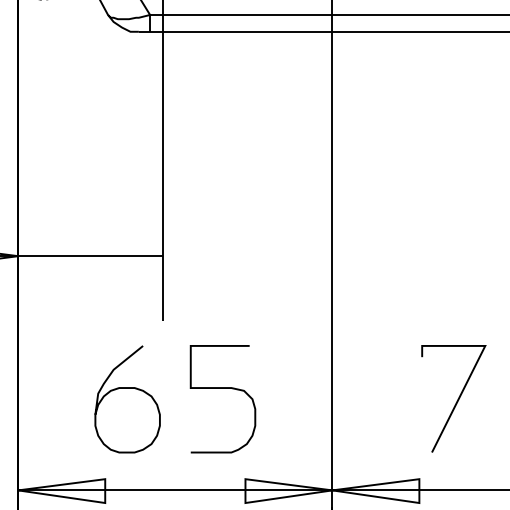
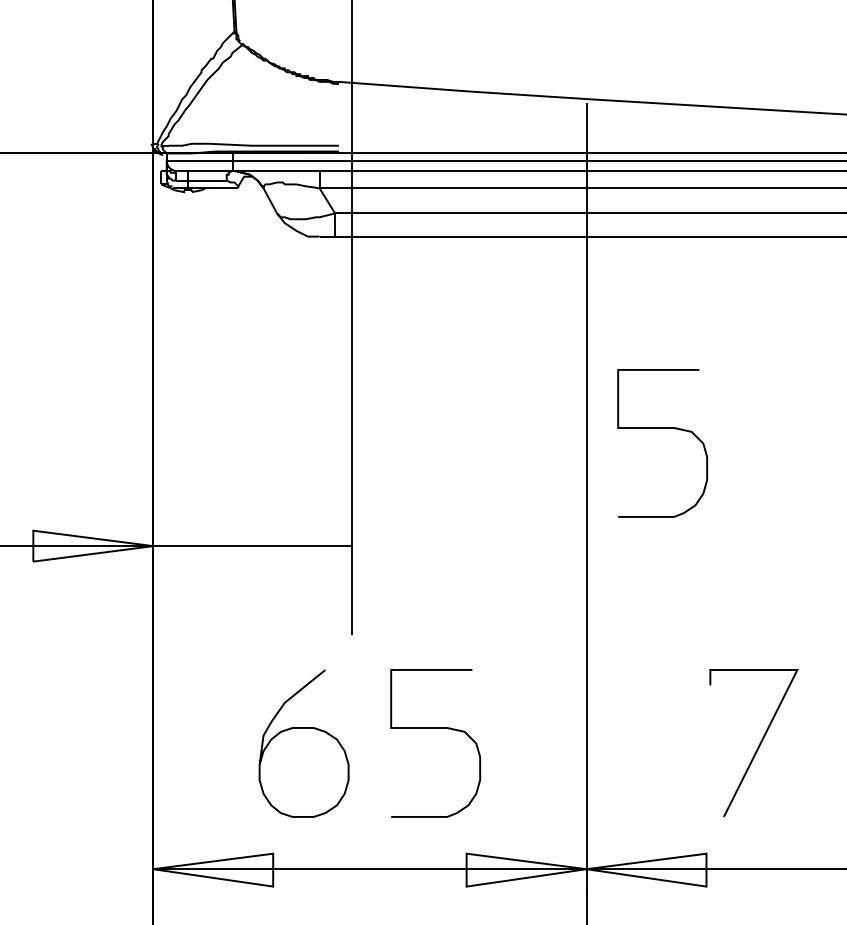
curve: (387, 170) -> (662, 428), added

